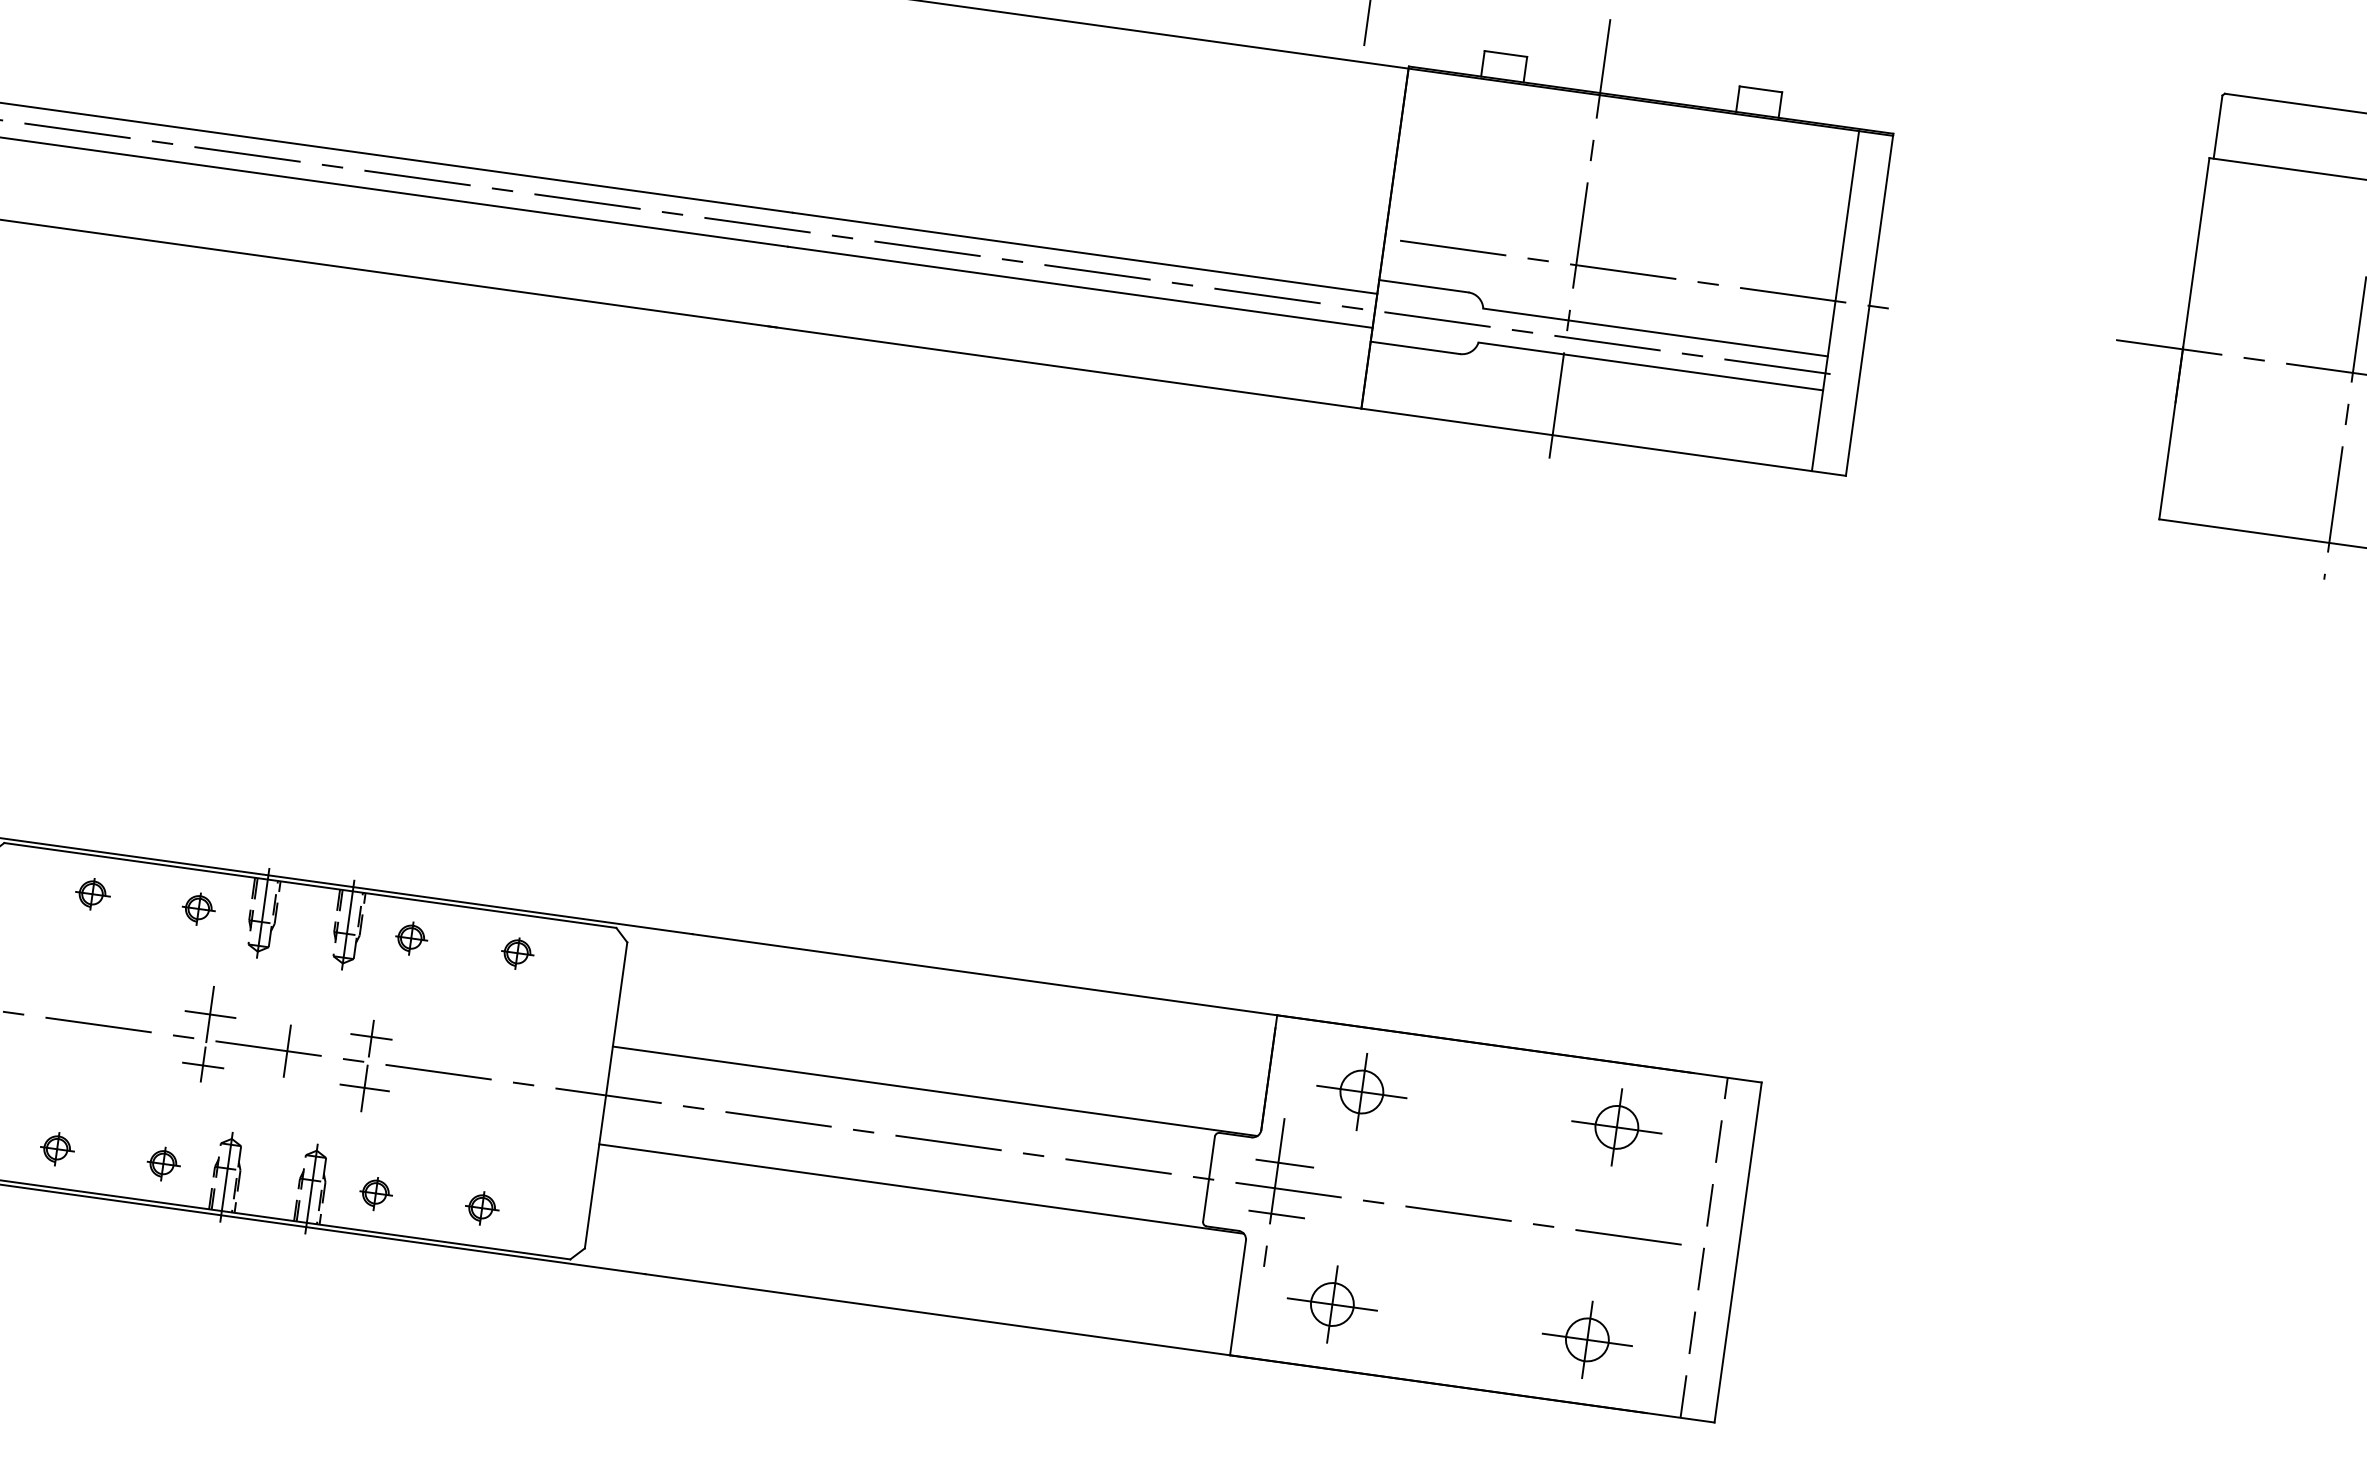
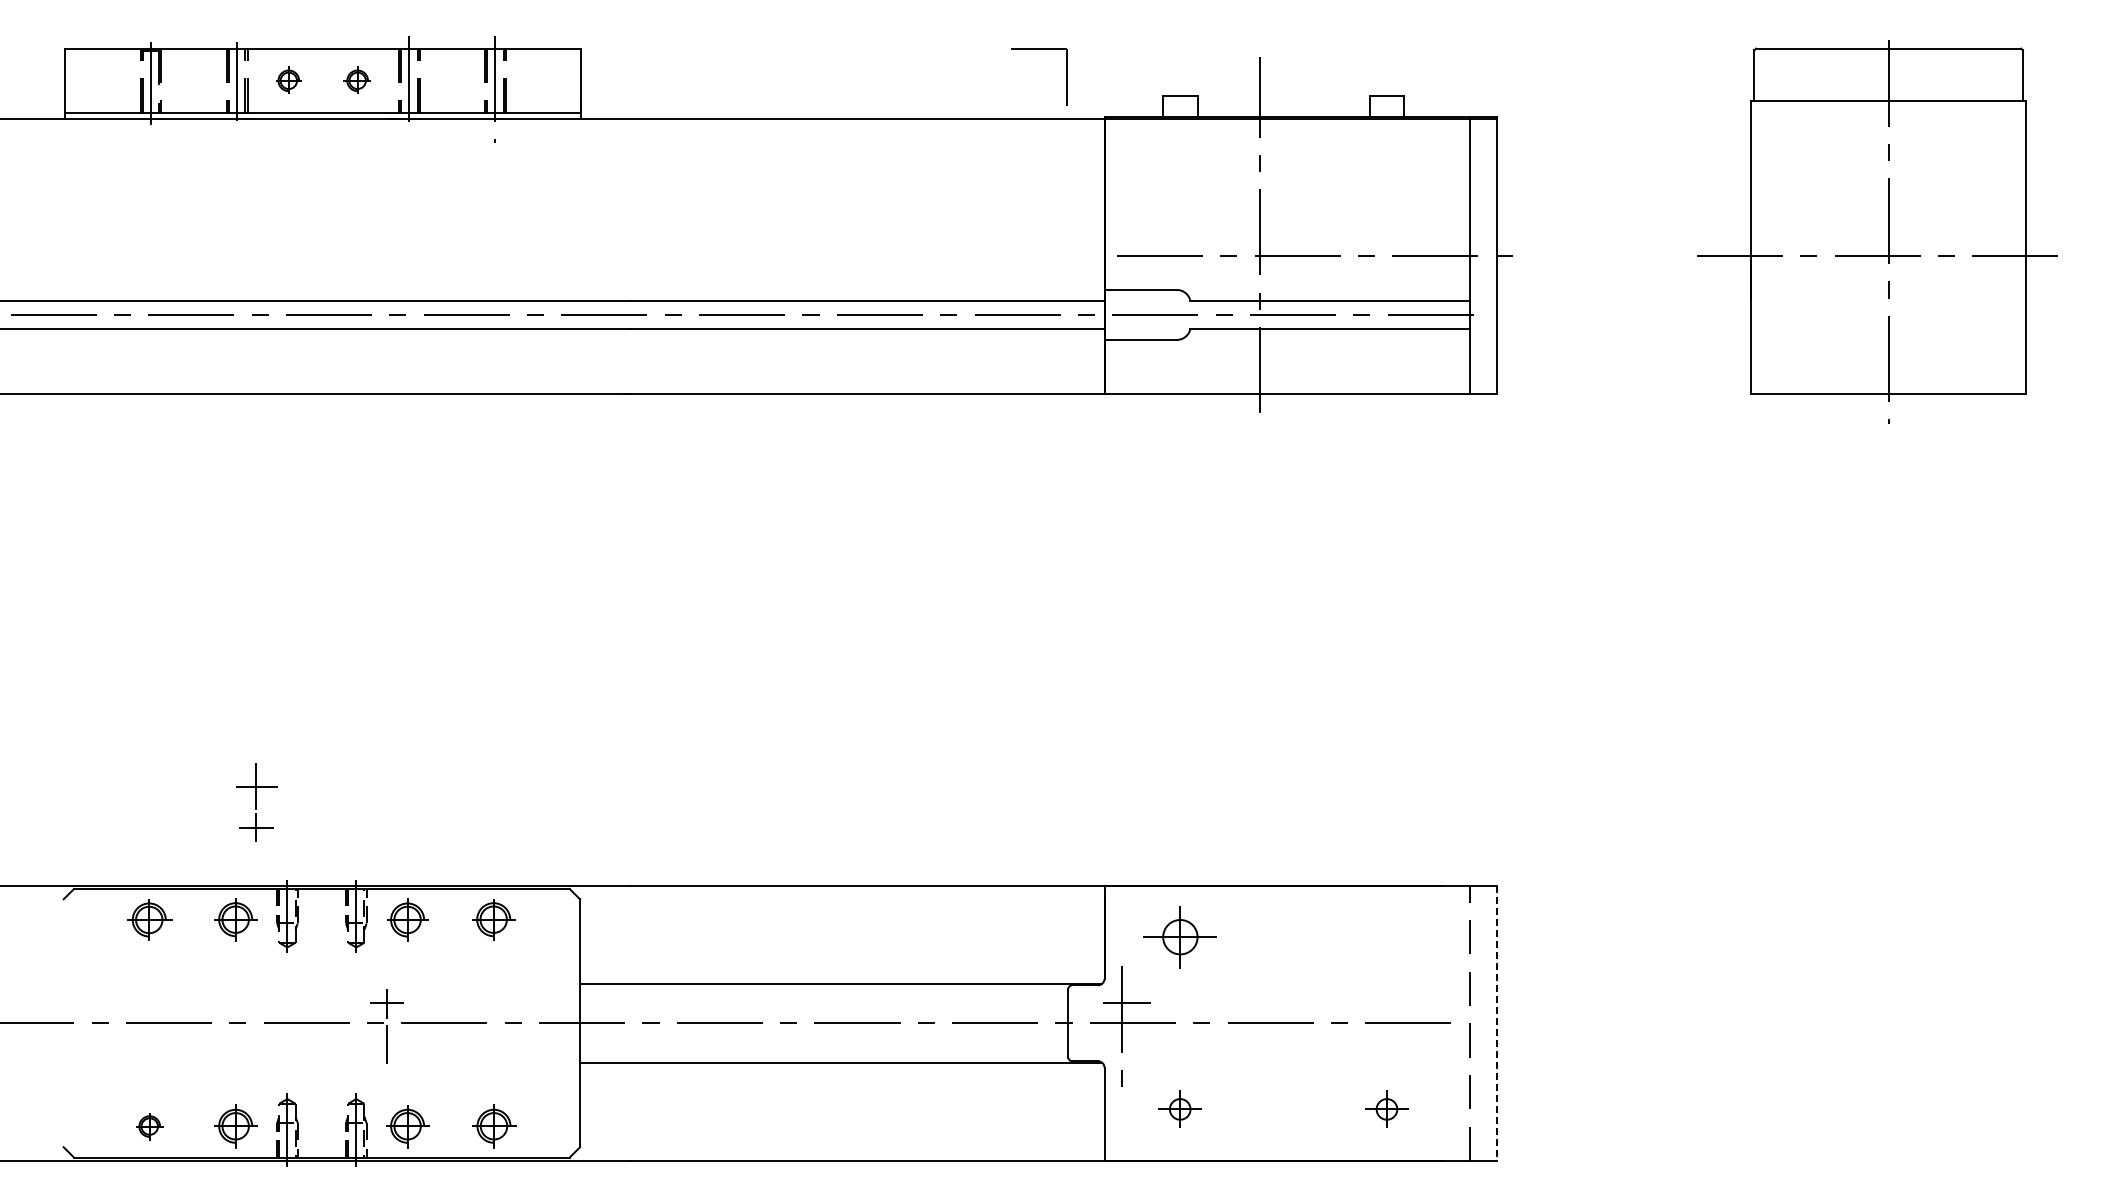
part: (93, 893) -> (150, 919), size x1.6
part: (198, 909) -> (235, 920), size x1.6
part: (412, 937) -> (408, 919), size x1.6
part: (518, 953) -> (494, 920), size x1.6
part: (207, 1034) -> (256, 802), moved
line: (287, 1050) -> (321, 1022), removed
line: (364, 1087) -> (387, 1043), removed
part: (1616, 1127) -> (1386, 937), removed
part: (163, 1163) -> (235, 1126), size x1.6
part: (376, 1193) -> (408, 1126), size x1.6
part: (481, 1208) -> (493, 1126), size x1.6
line: (1277, 1214) -> (1126, 1043), removed
line: (1738, 1252) -> (1497, 1023), solid -> dashed
part: (1331, 1304) -> (1179, 1109), size x0.6
part: (1586, 1340) -> (1386, 1109), size x0.6

